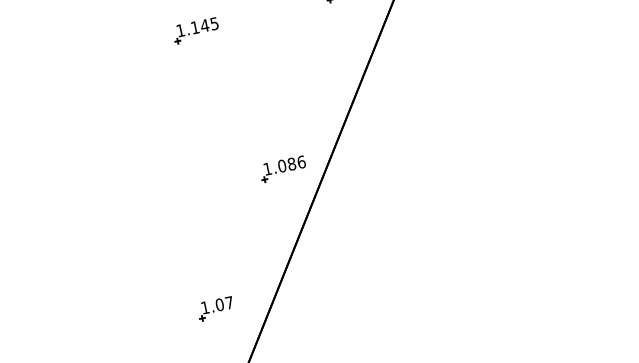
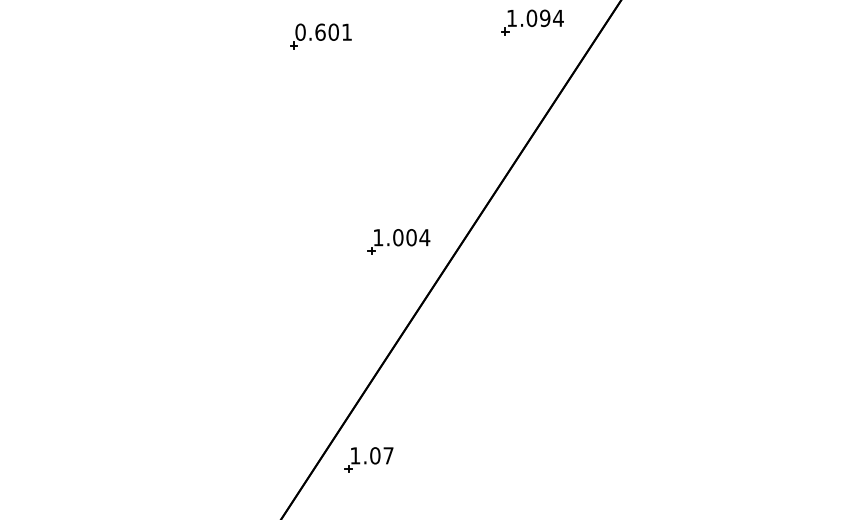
text: (197, 26) -> (323, 31), 1.145 -> 0.601
text: (296, 163) -> (418, 237), 1.086 -> 1.004
part: (215, 308) -> (368, 459), moved

